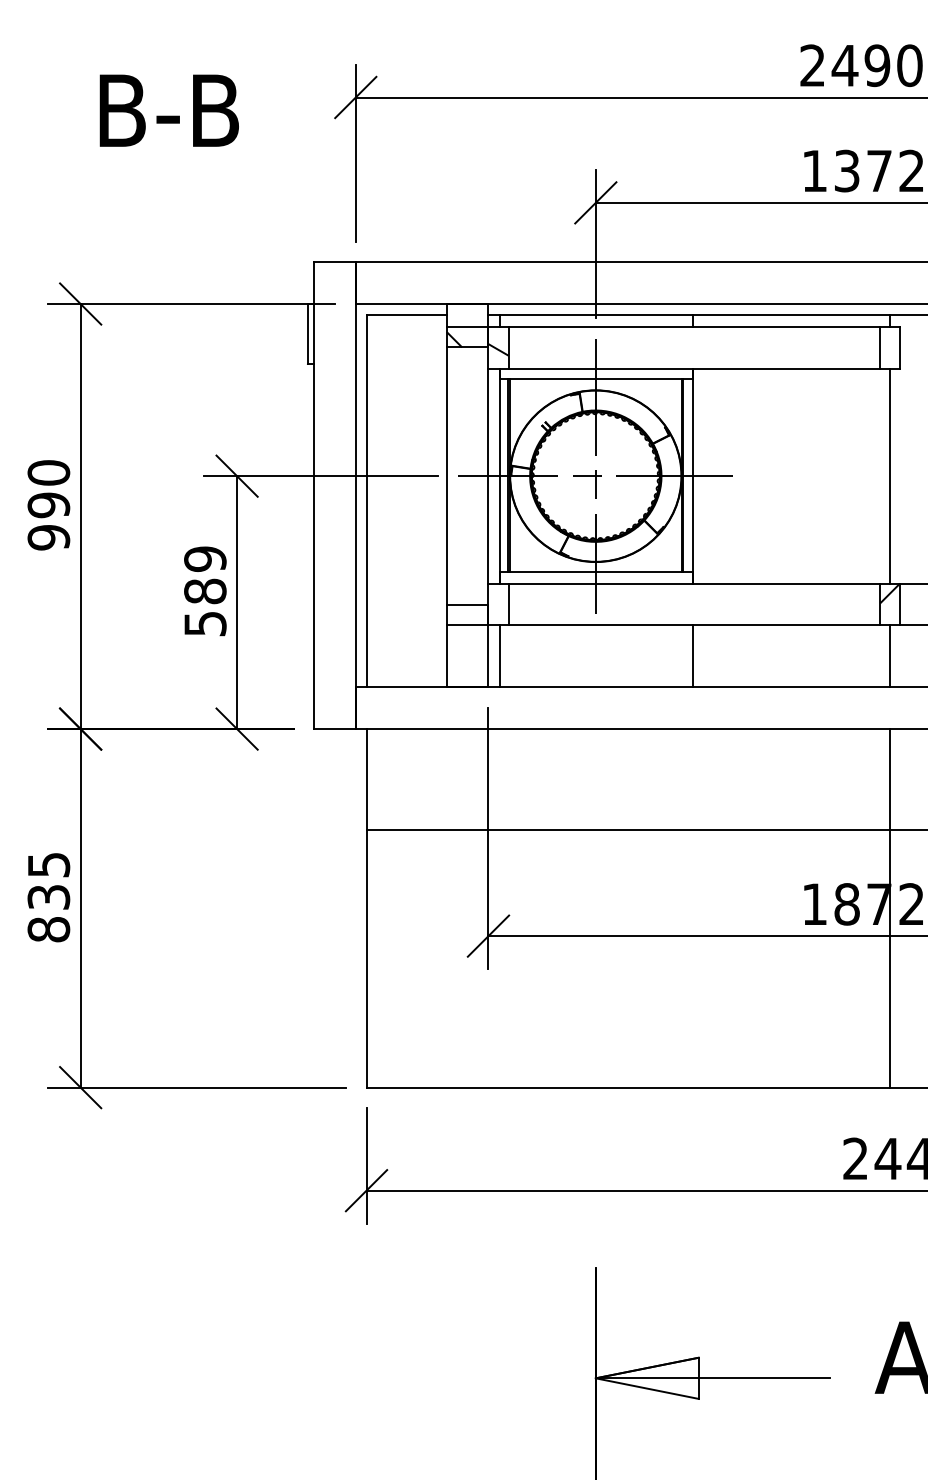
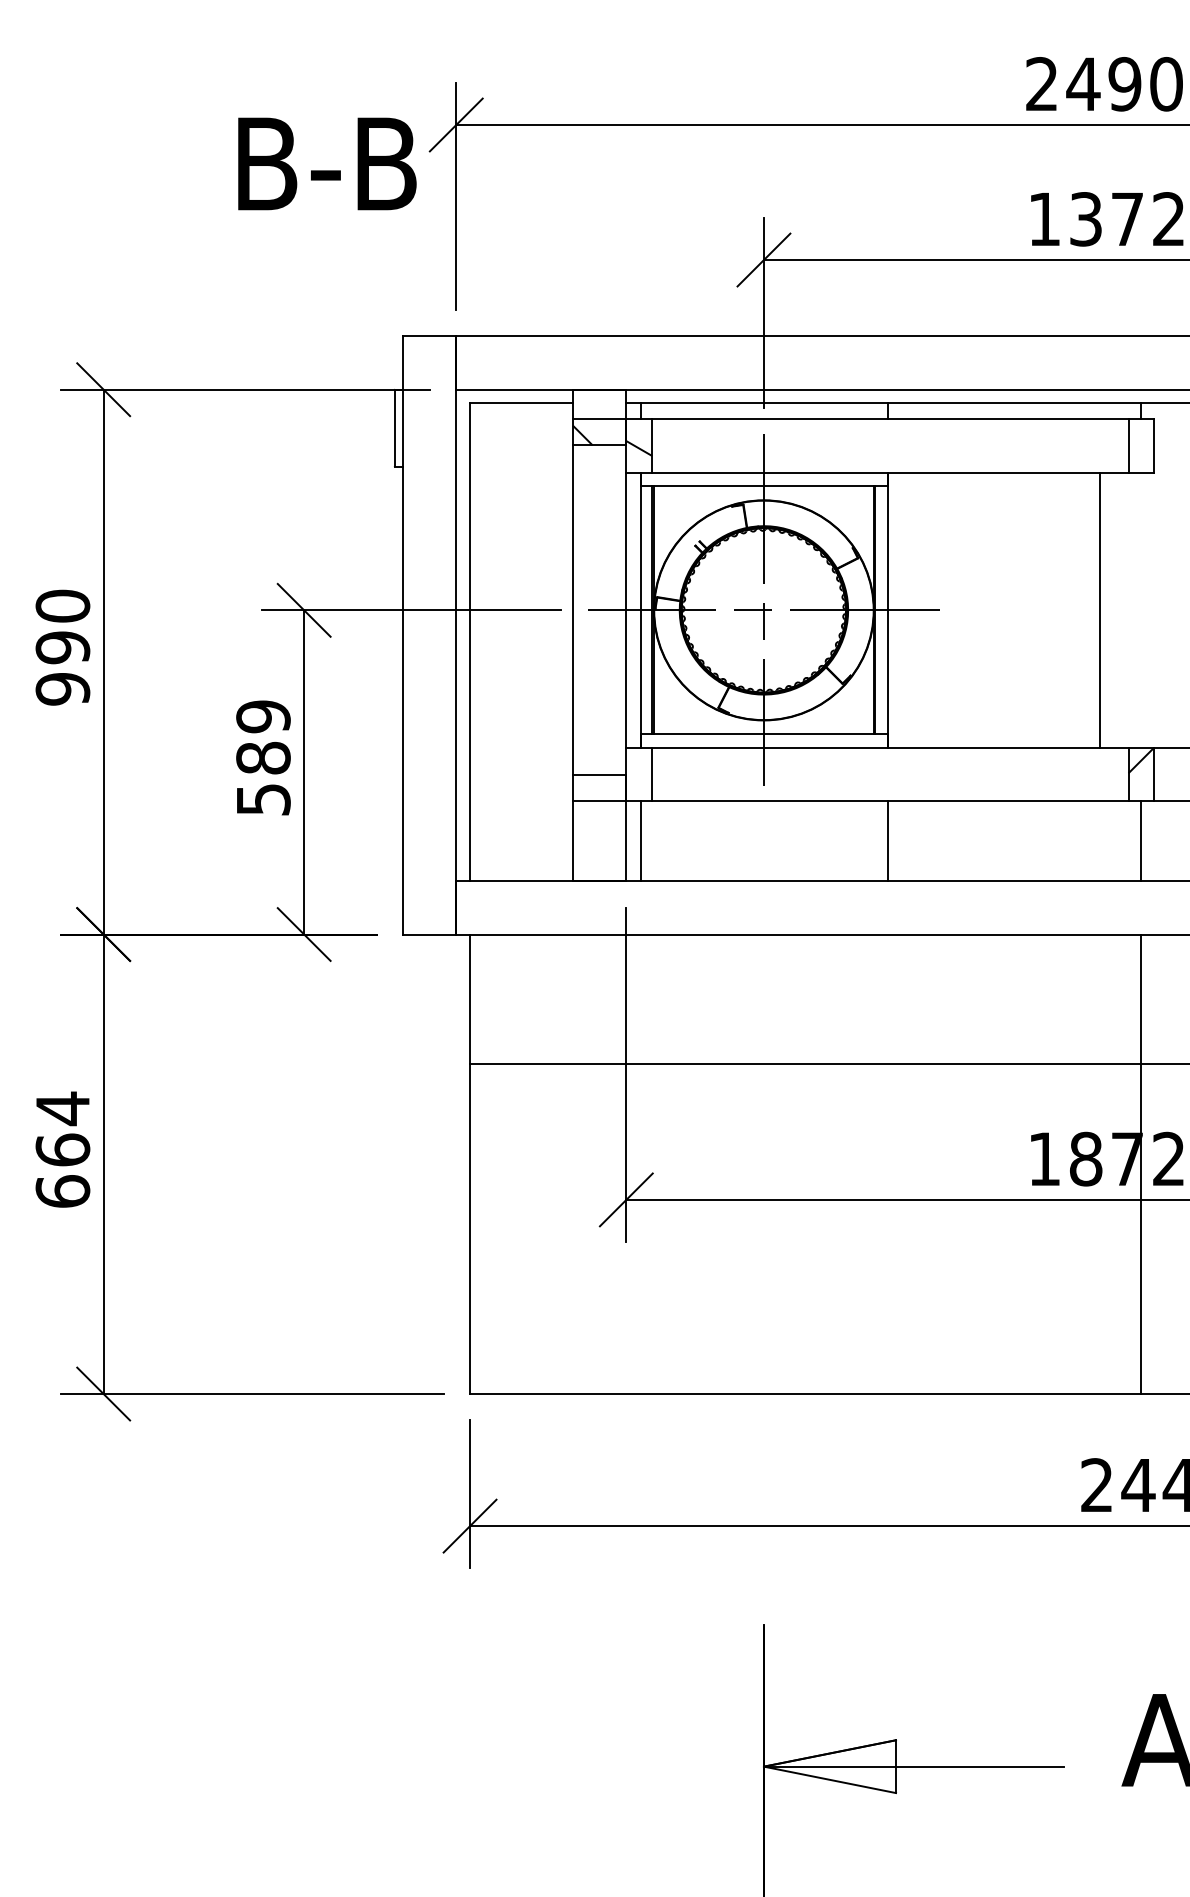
text: (169, 110) -> (327, 163), moved
line: (890, 475) -> (1100, 609), moved
text: (48, 896) -> (62, 1149), 835 -> 664

